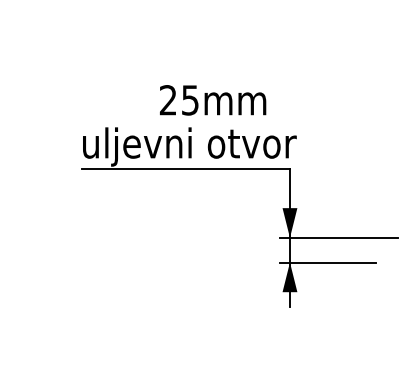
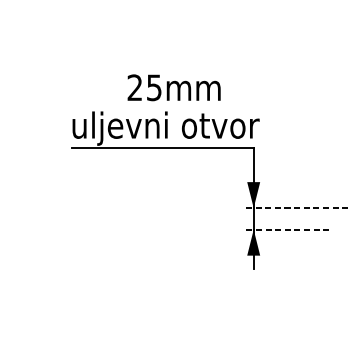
text: (213, 100) -> (174, 87), moved
line: (338, 237) -> (296, 207), solid -> dashed
line: (327, 262) -> (286, 229), solid -> dashed

